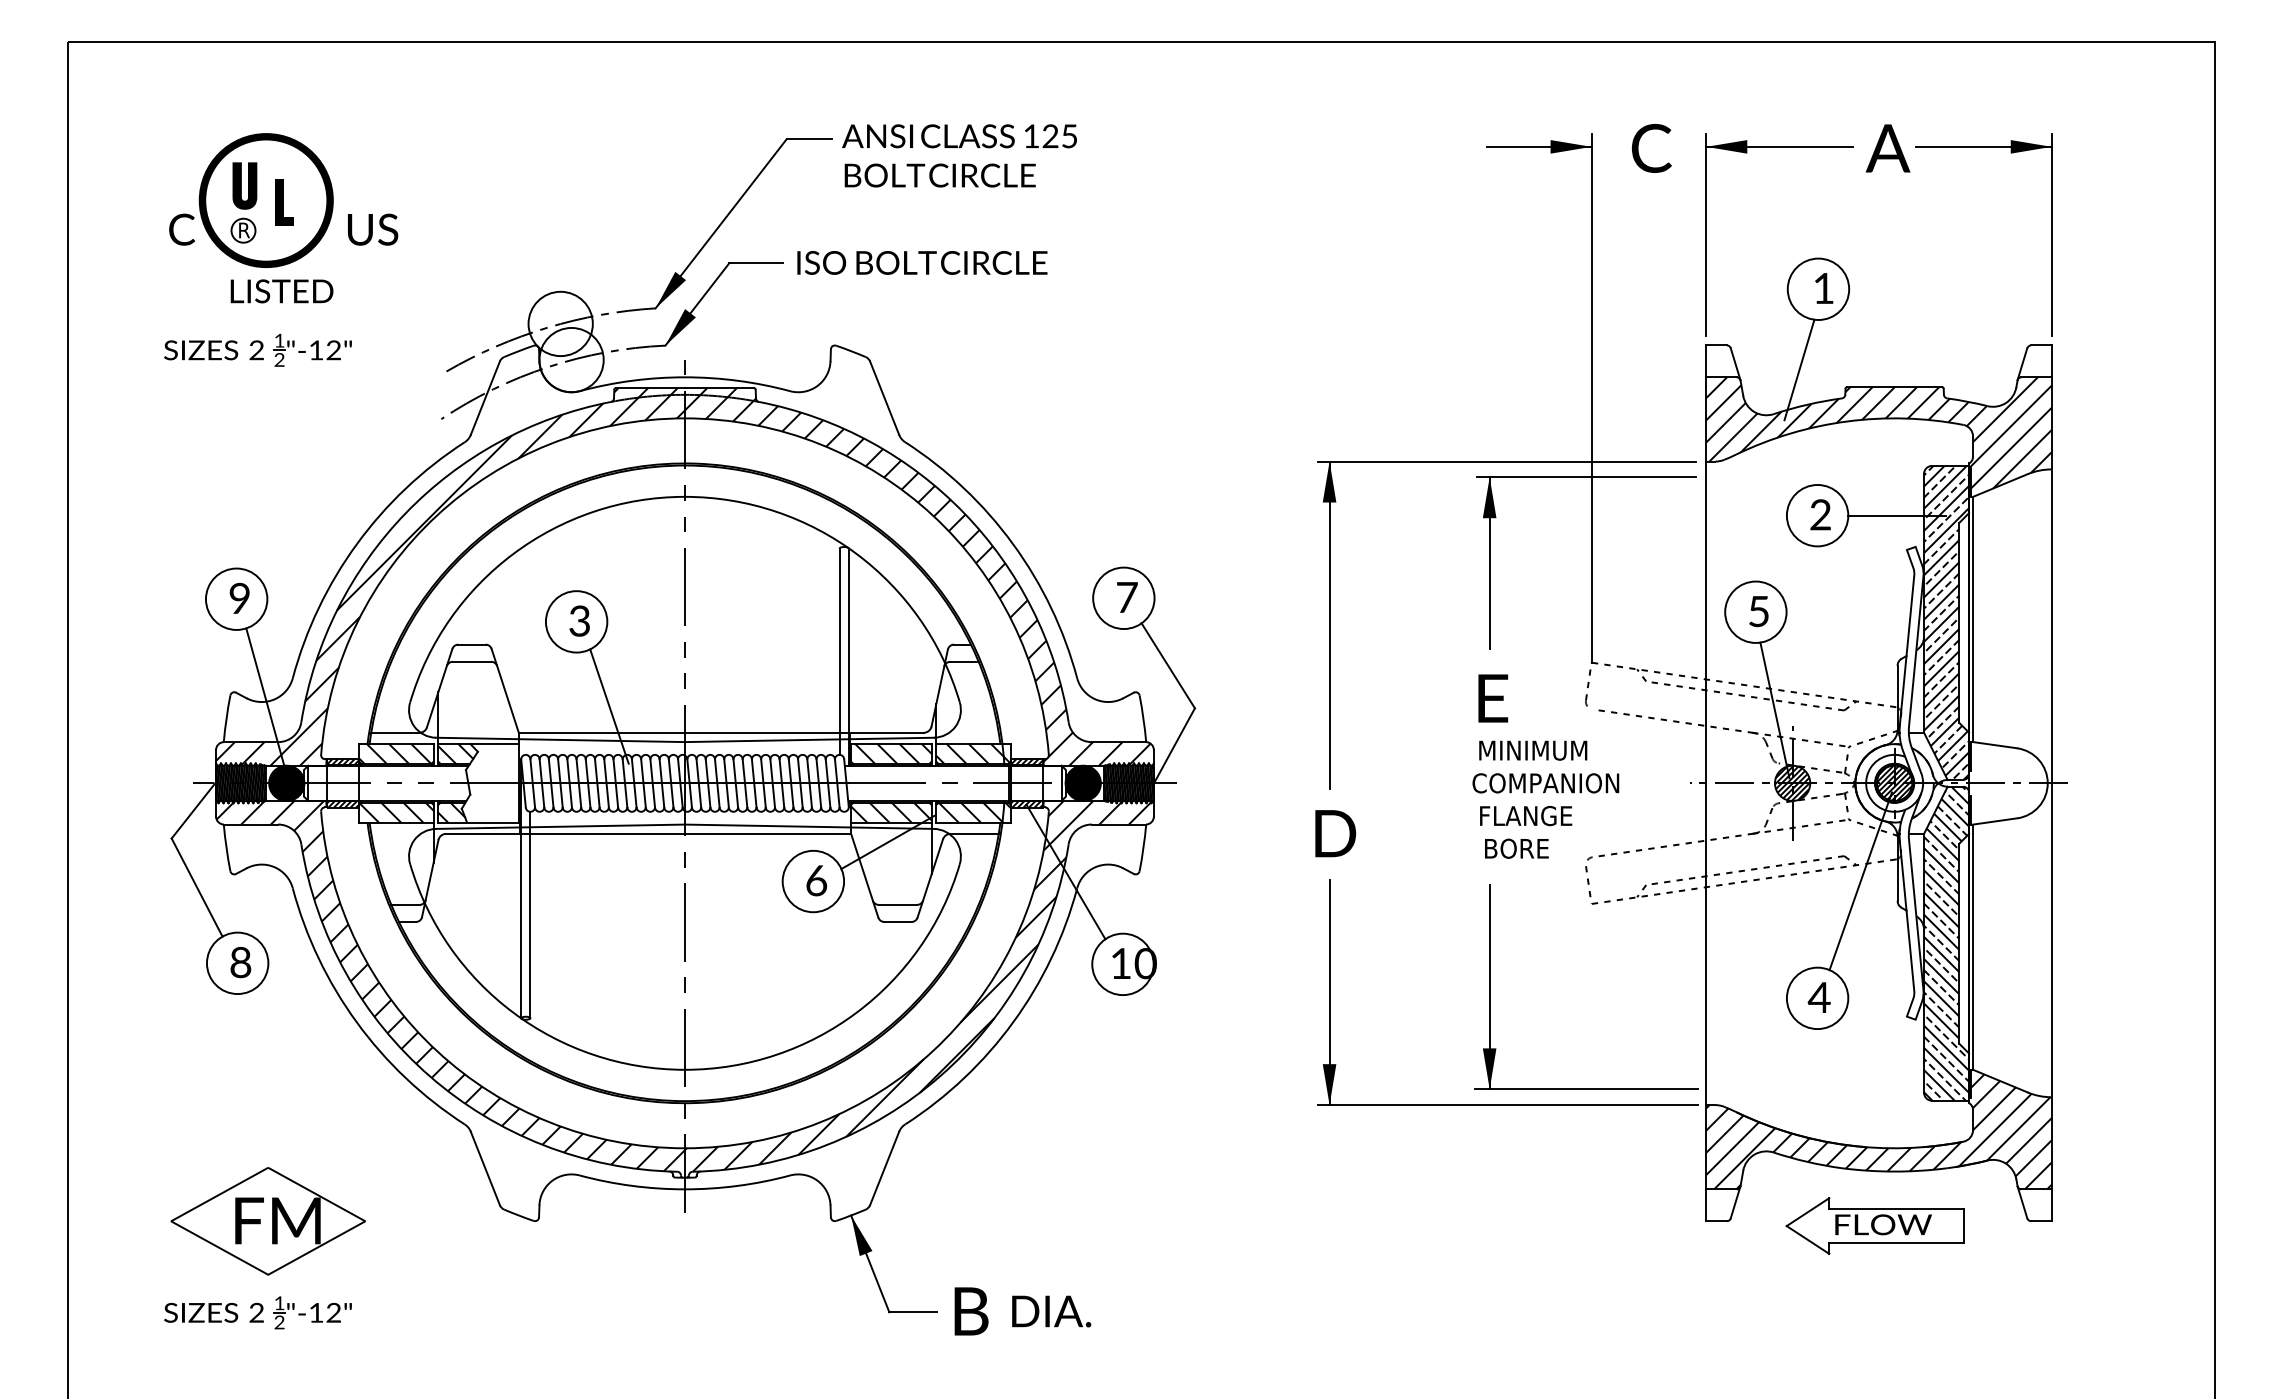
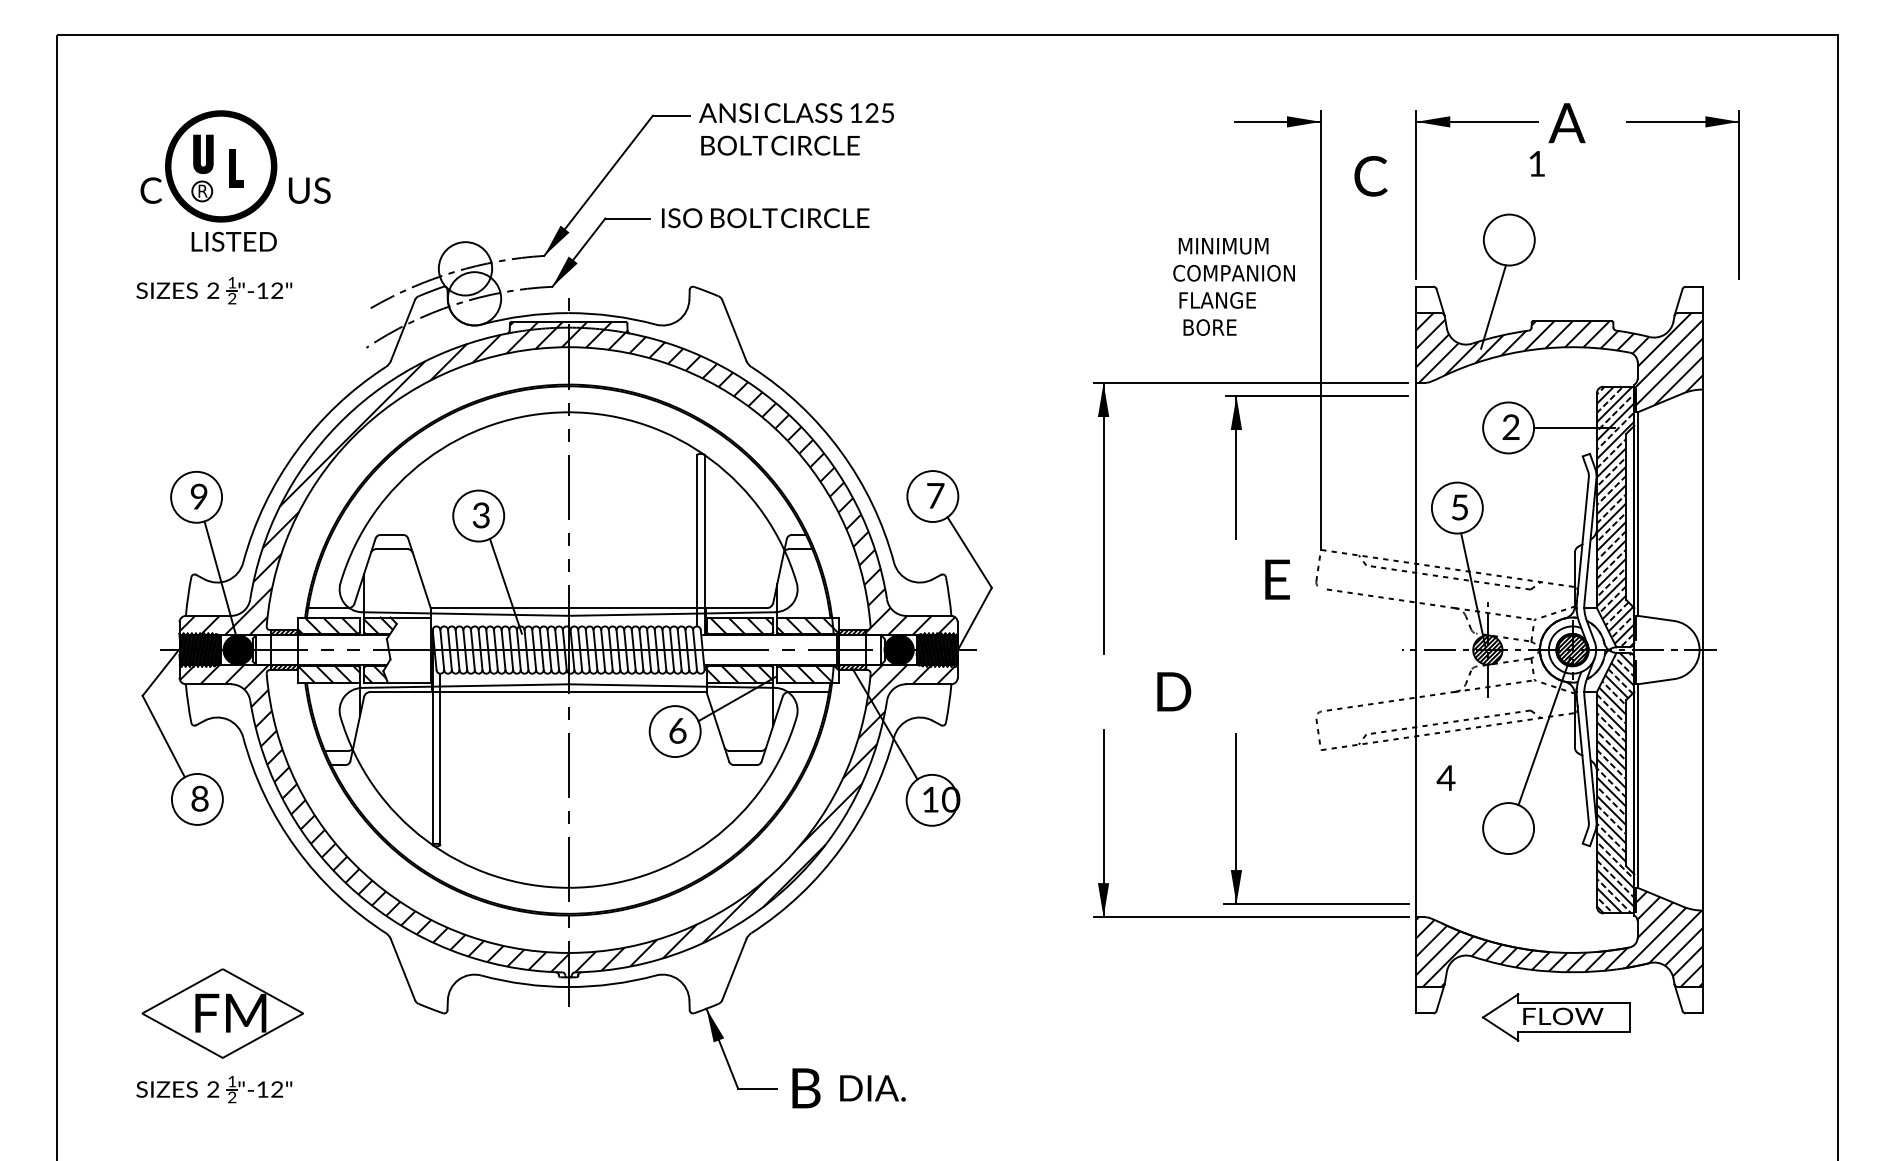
text: (1651, 148) -> (1370, 176), moved
part: (2051, 234) -> (1739, 194), moved
text: (1824, 288) -> (1537, 163), moved
text: (1493, 698) -> (1277, 579), moved
text: (1545, 799) -> (1233, 286), moved
text: (1335, 833) -> (1174, 691), moved
text: (1818, 997) -> (1445, 778), moved

